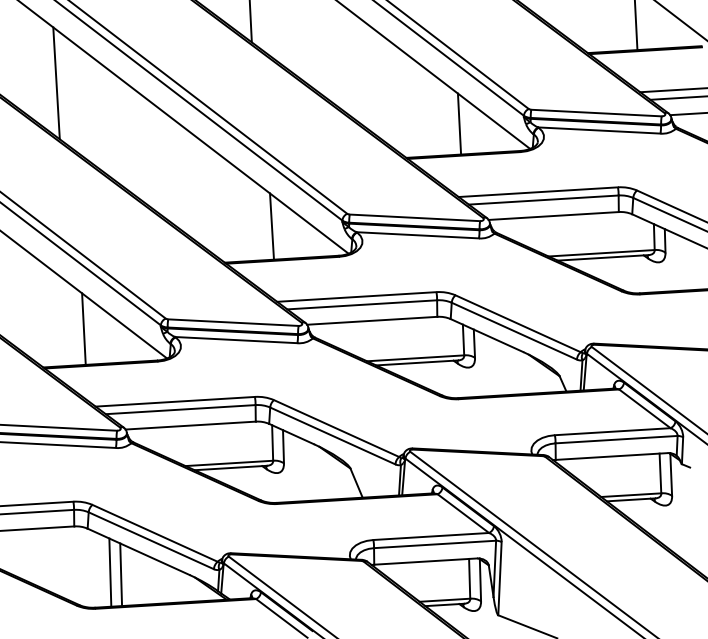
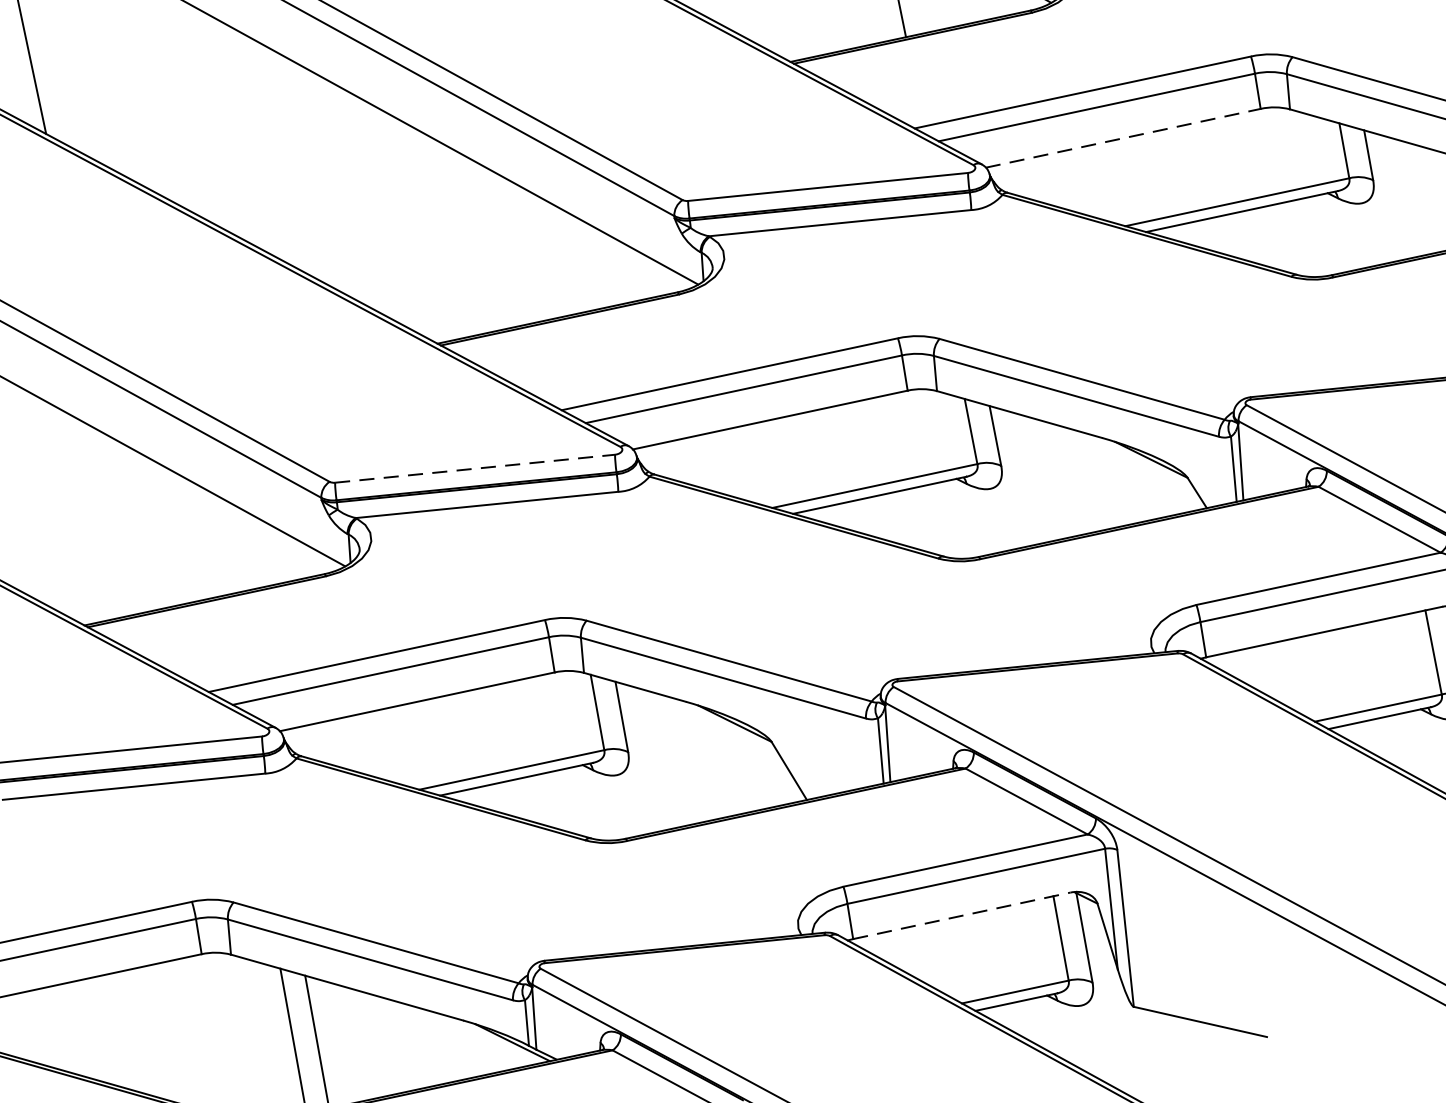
line: (554, 215) -> (1124, 136), solid -> dashed
line: (271, 226) -> (525, 251), removed
line: (233, 322) -> (475, 468), solid -> dashed
line: (83, 328) -> (157, 529), removed
line: (425, 561) -> (961, 915), solid -> dashed

